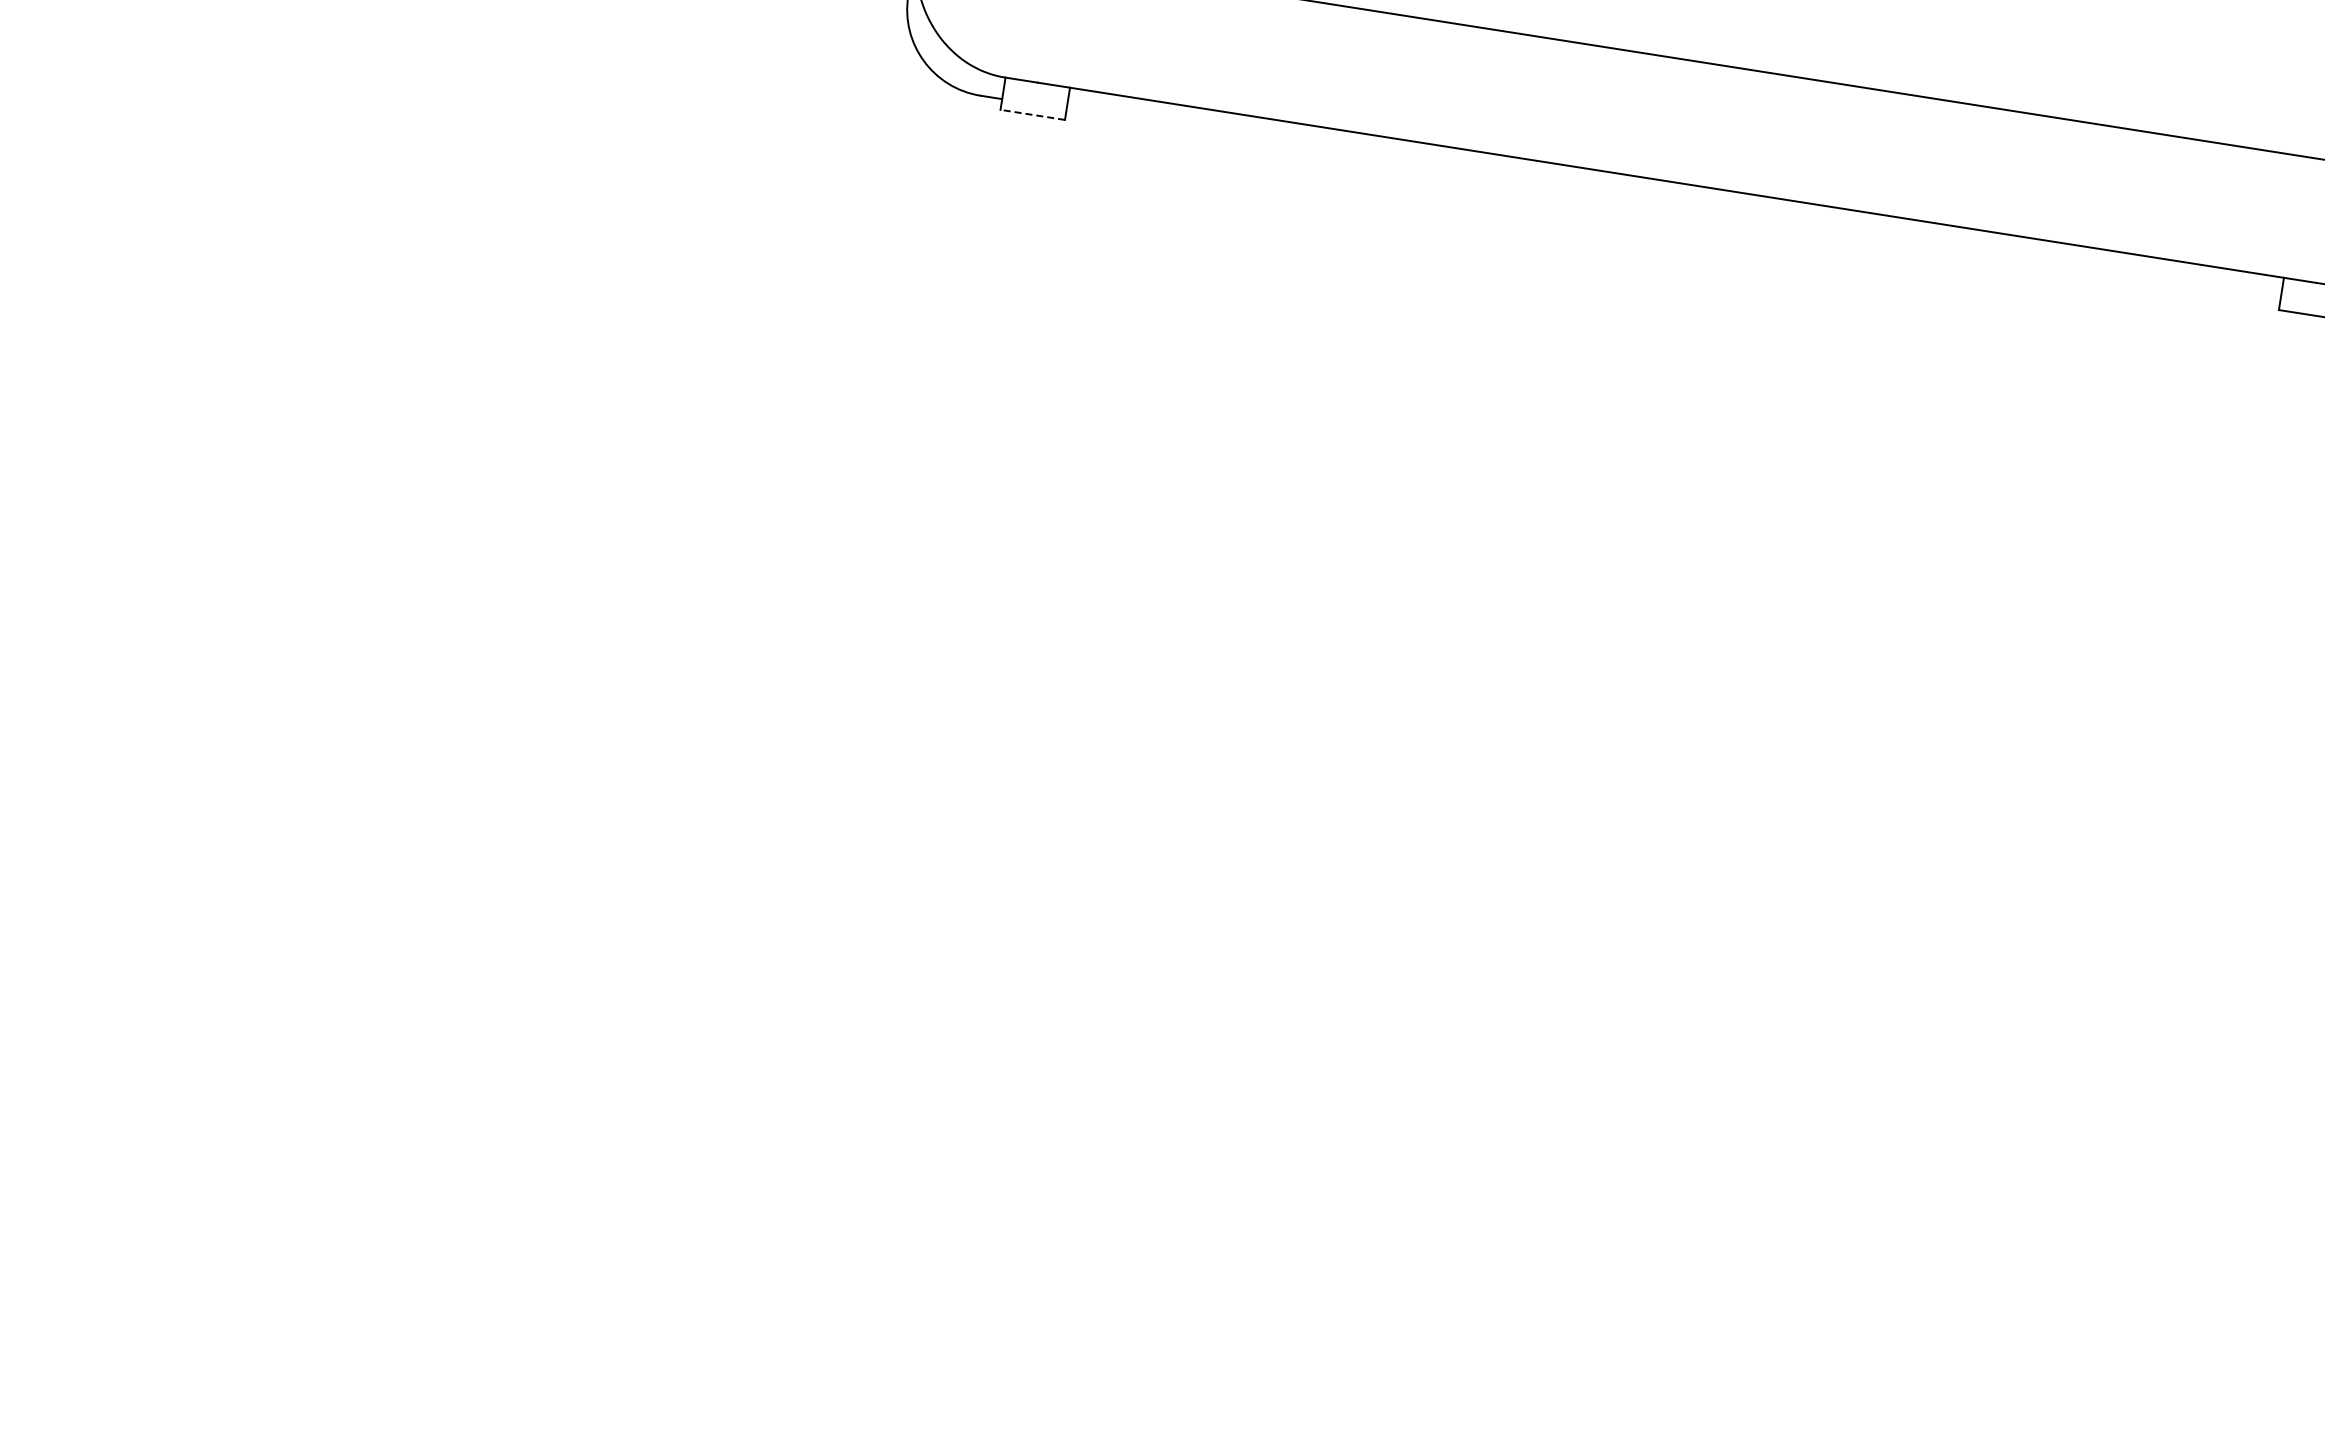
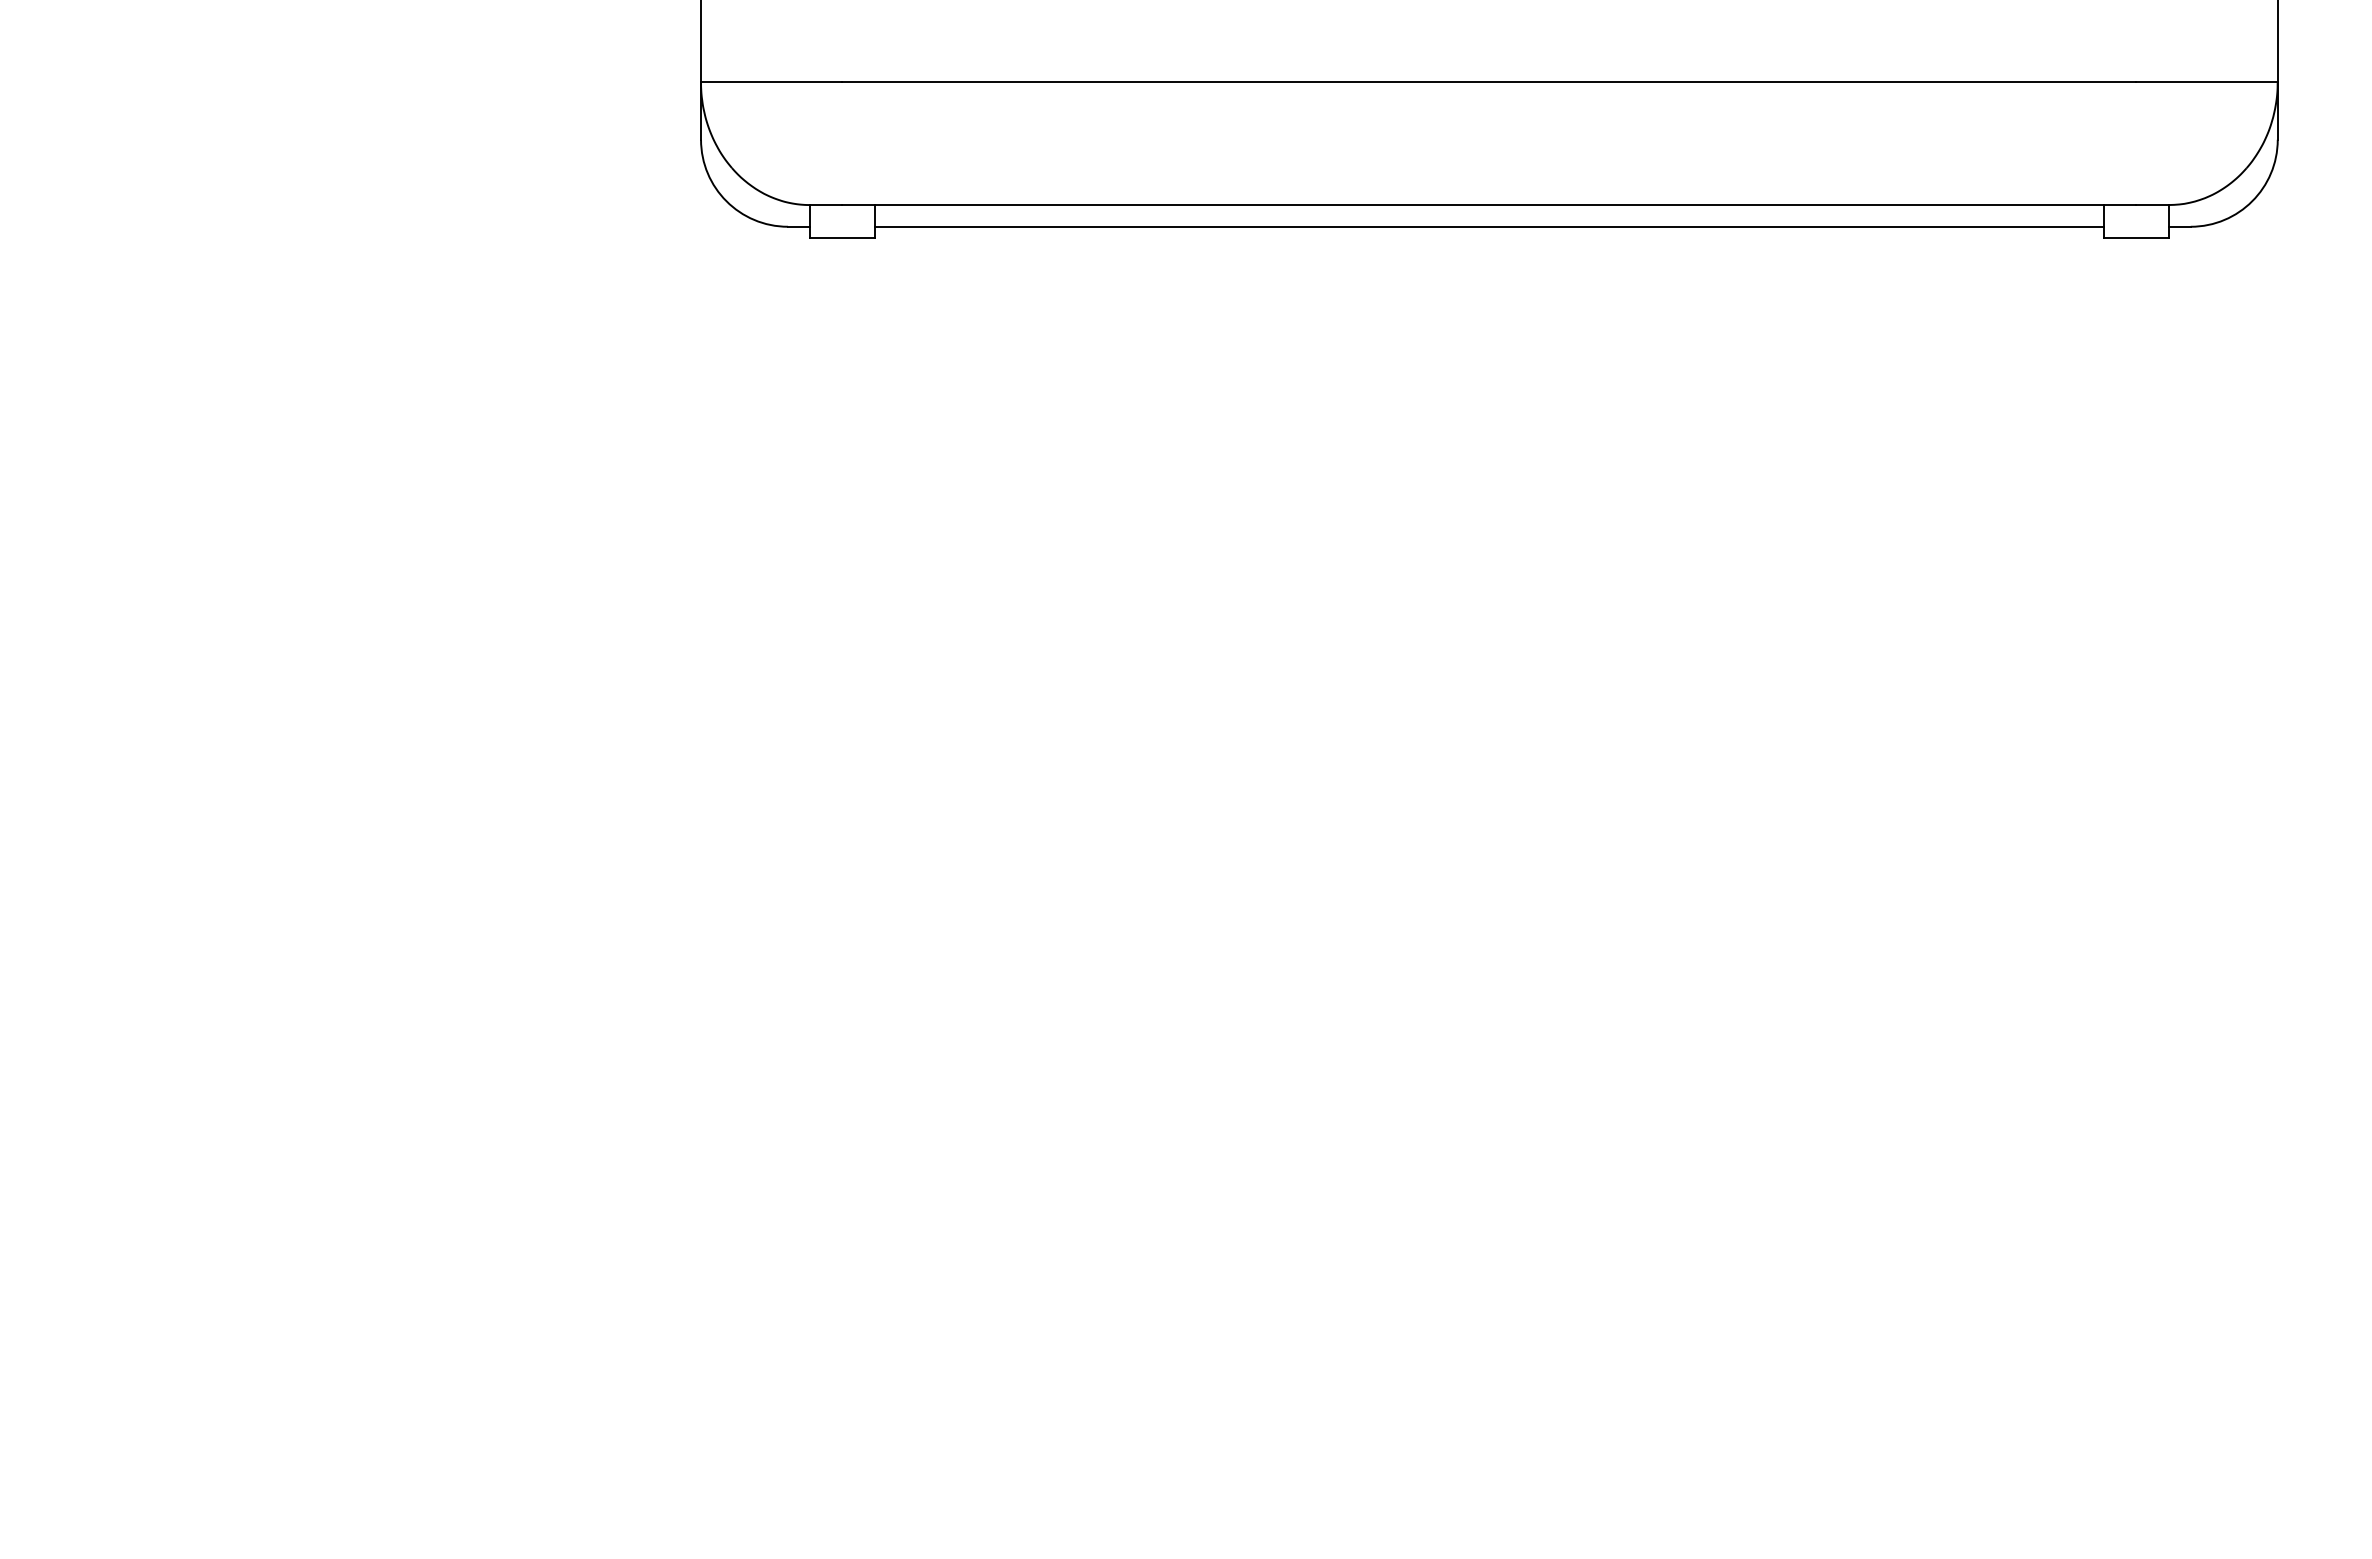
line: (1032, 114) -> (842, 237), dashed -> solid
line: (1673, 204) -> (1489, 226), added

